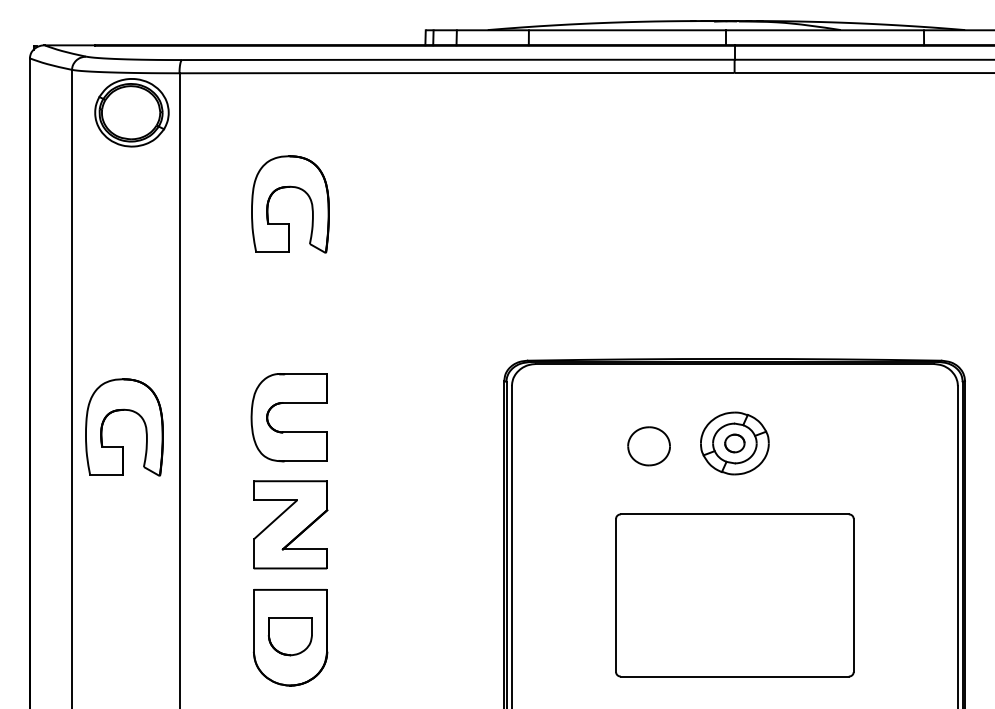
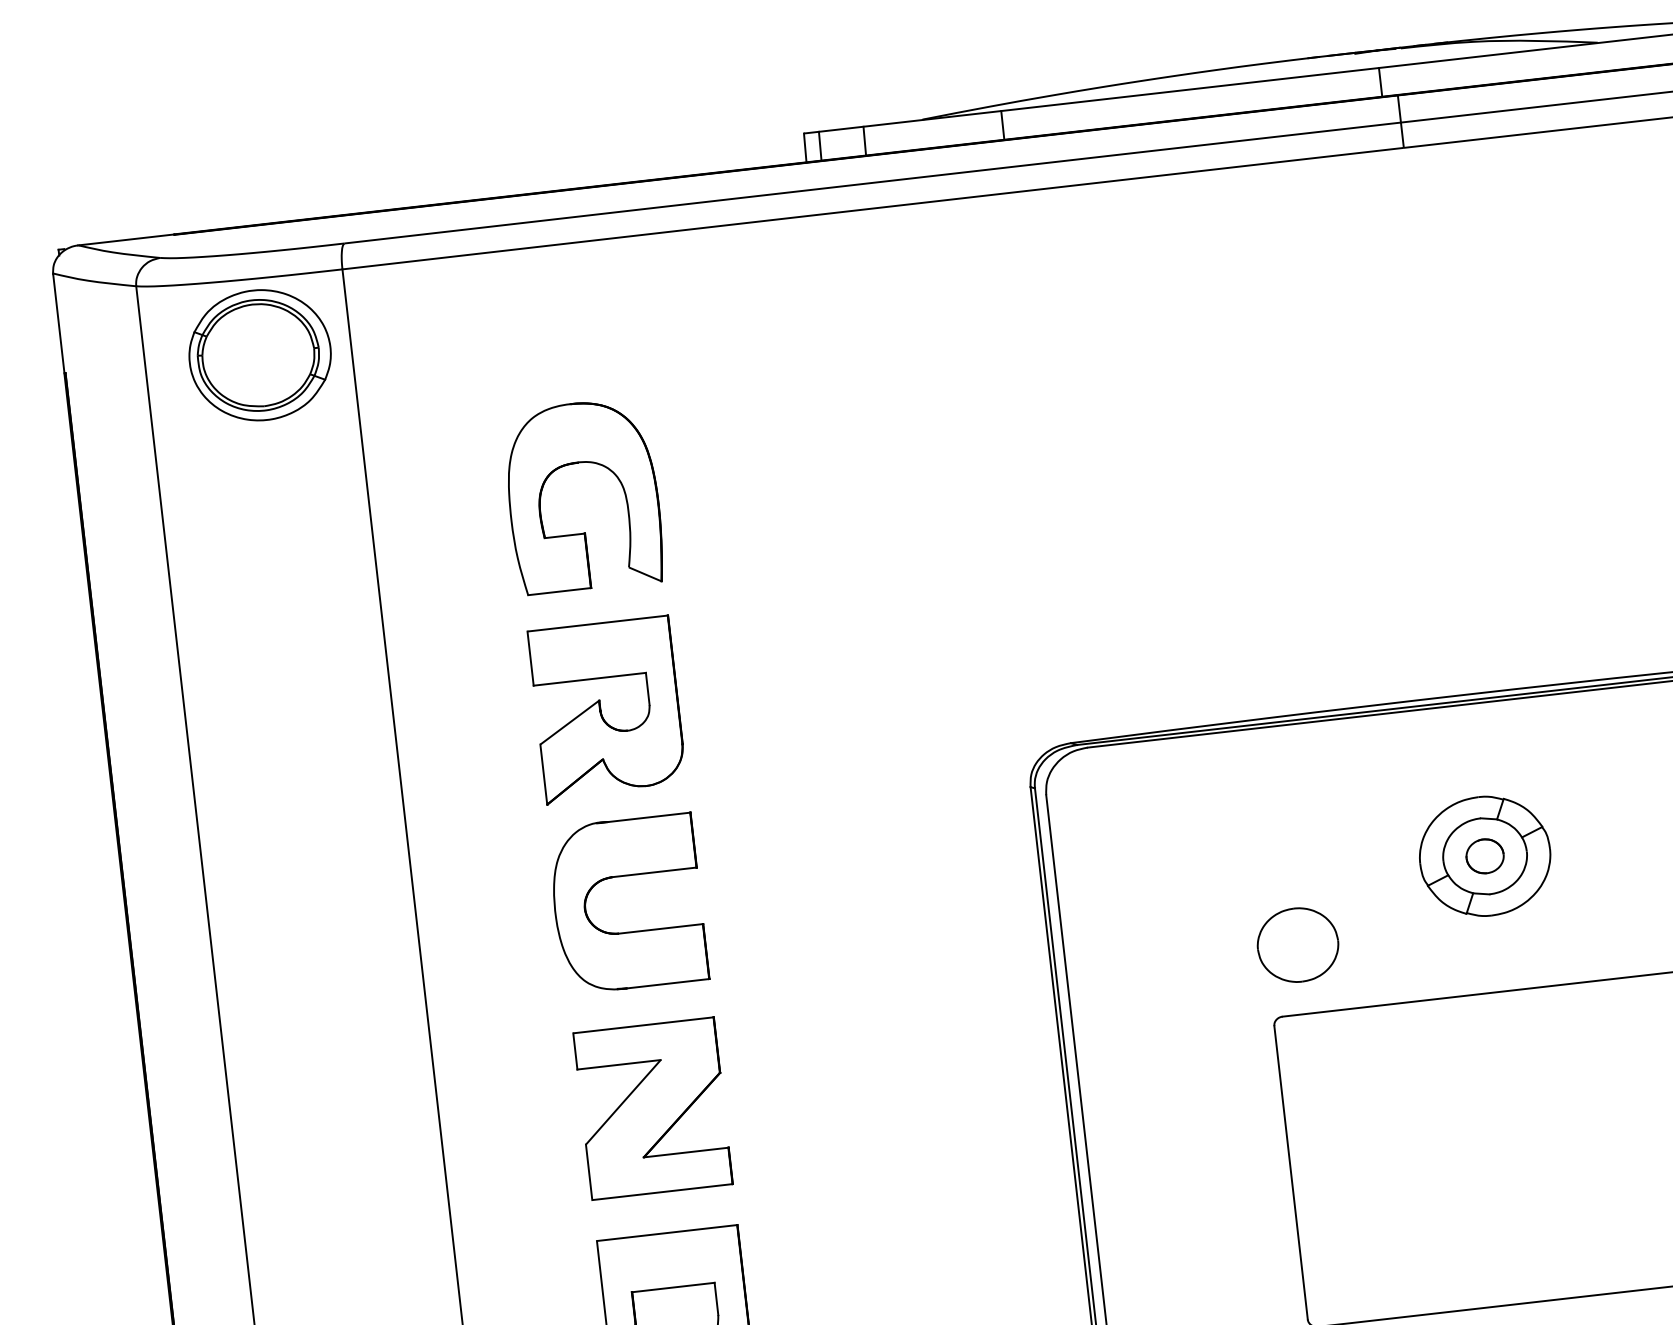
part: (289, 316) -> (605, 710), added
part: (120, 411) -> (303, 928), removed
part: (648, 446) -> (1296, 945), moved

